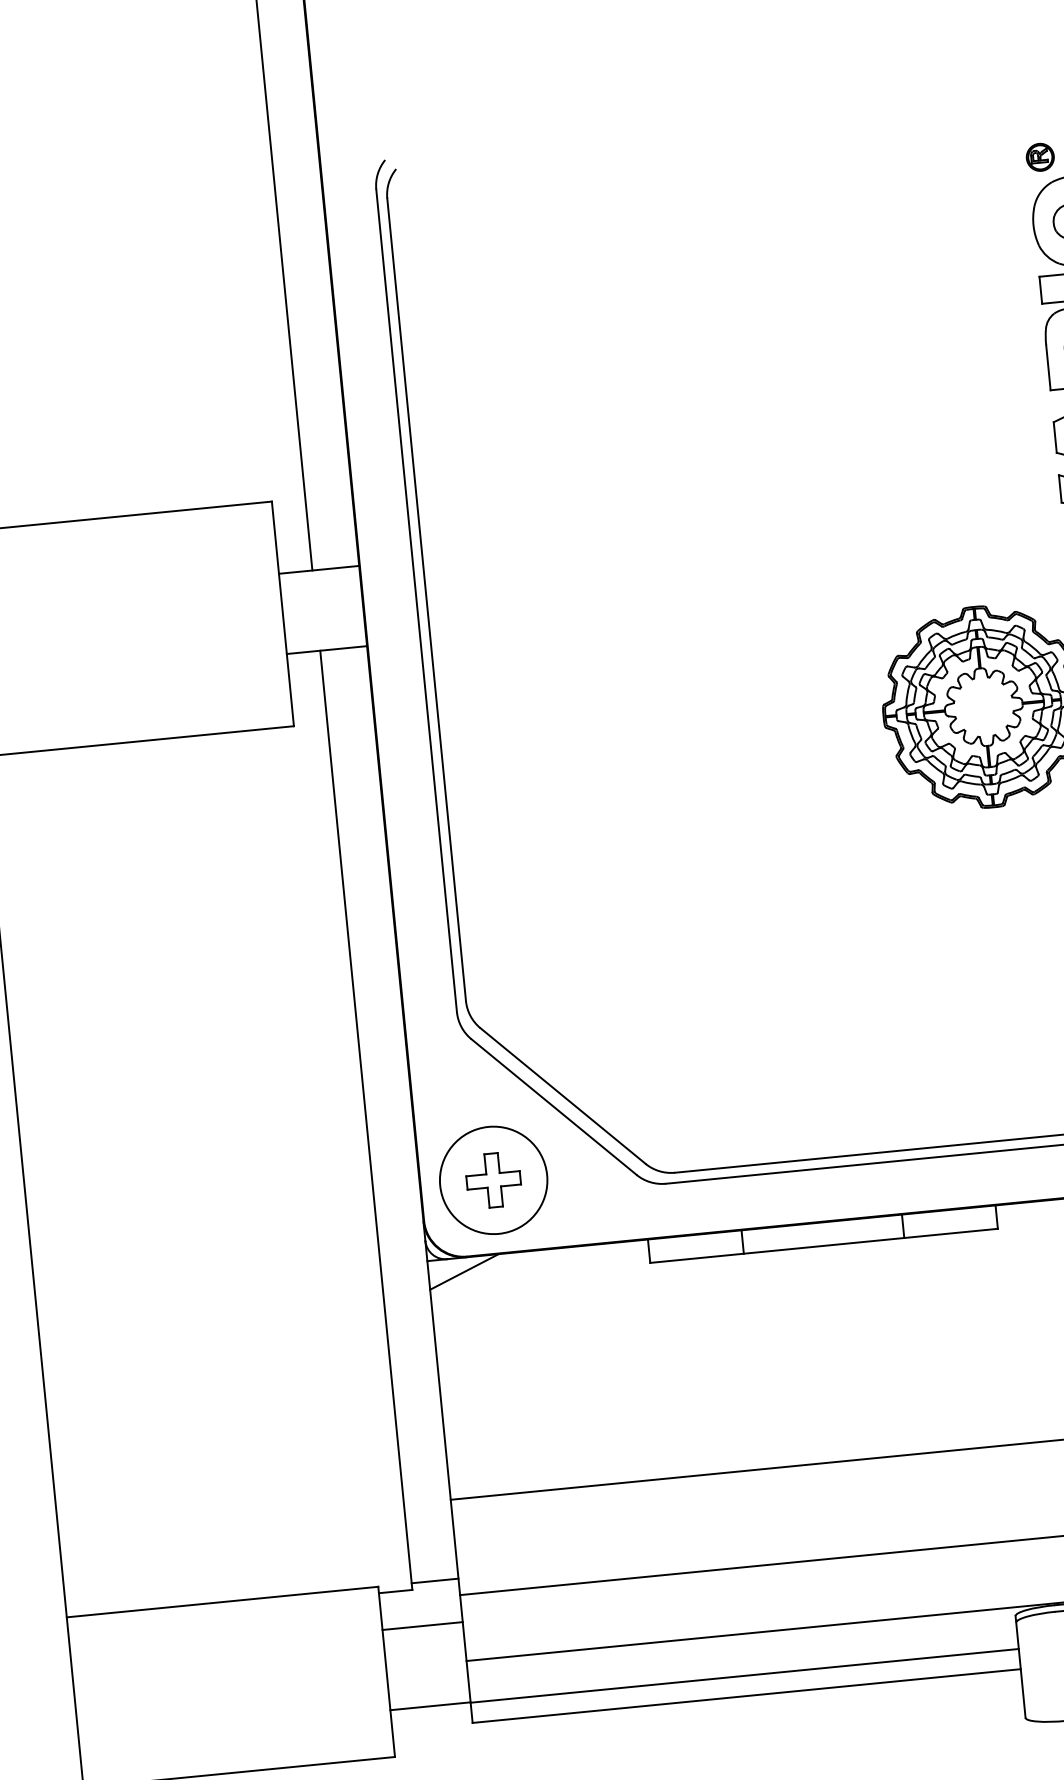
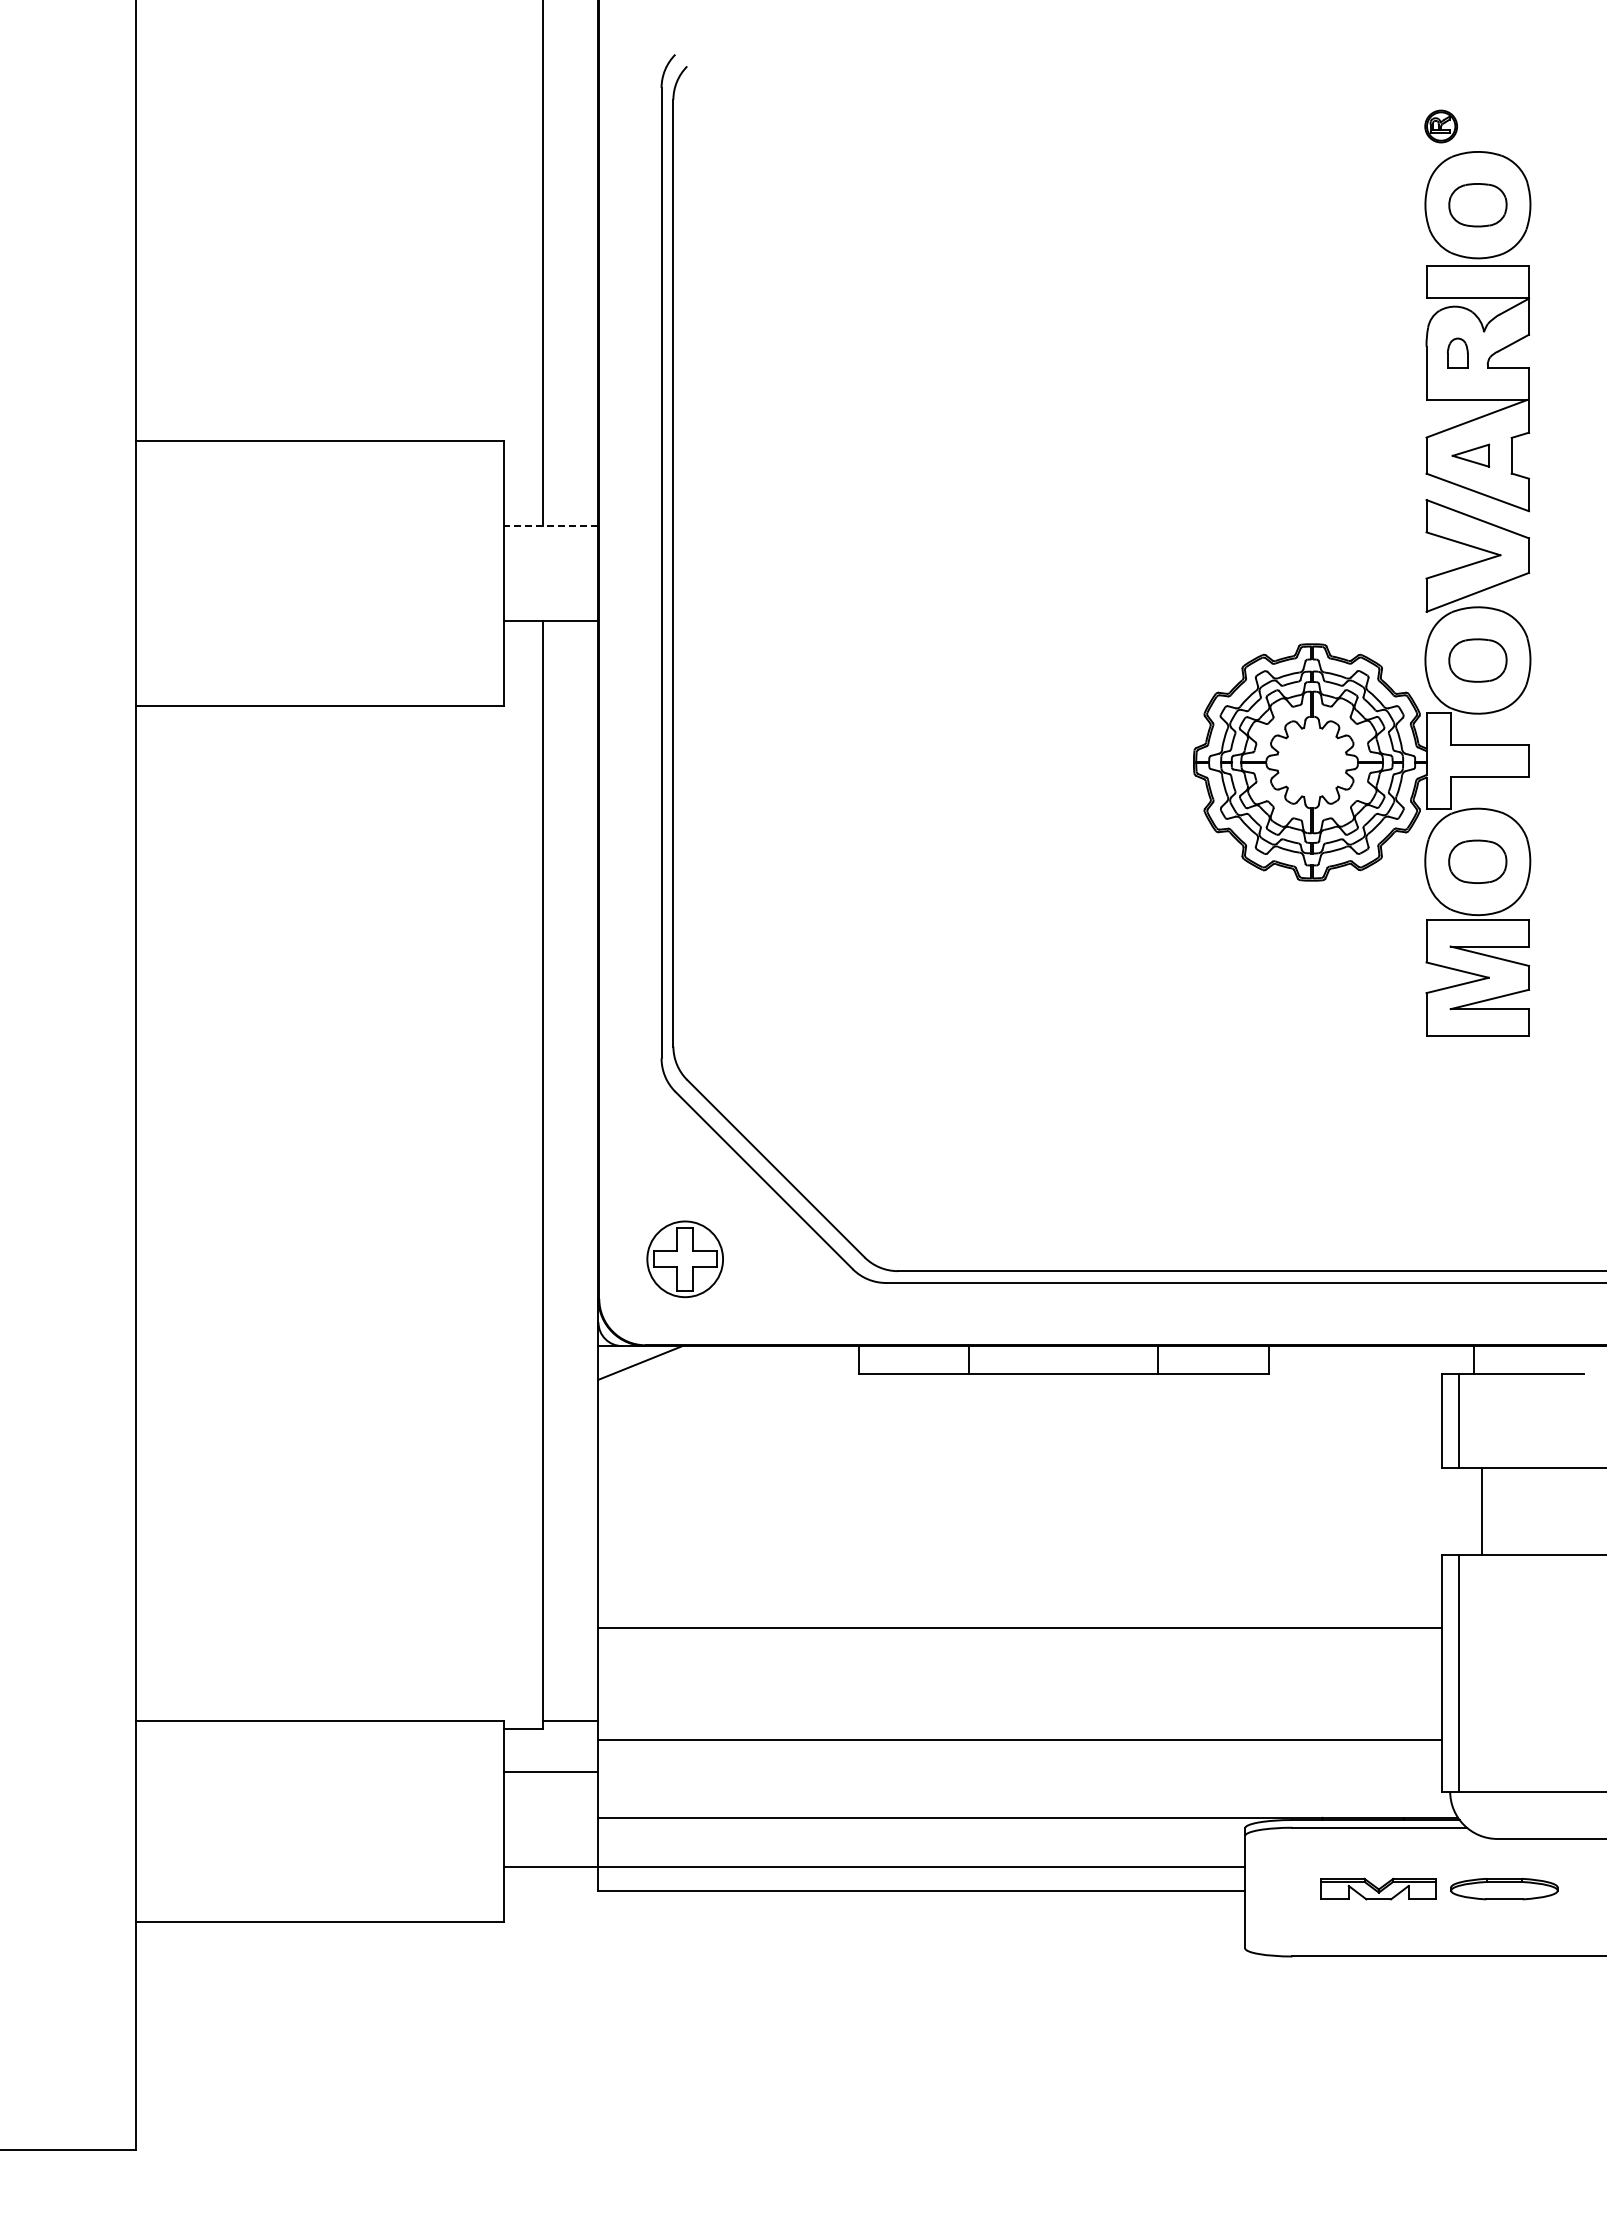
line: (318, 569) -> (550, 525), solid -> dashed
circle: (493, 1180) -> (685, 1259), size x0.6

